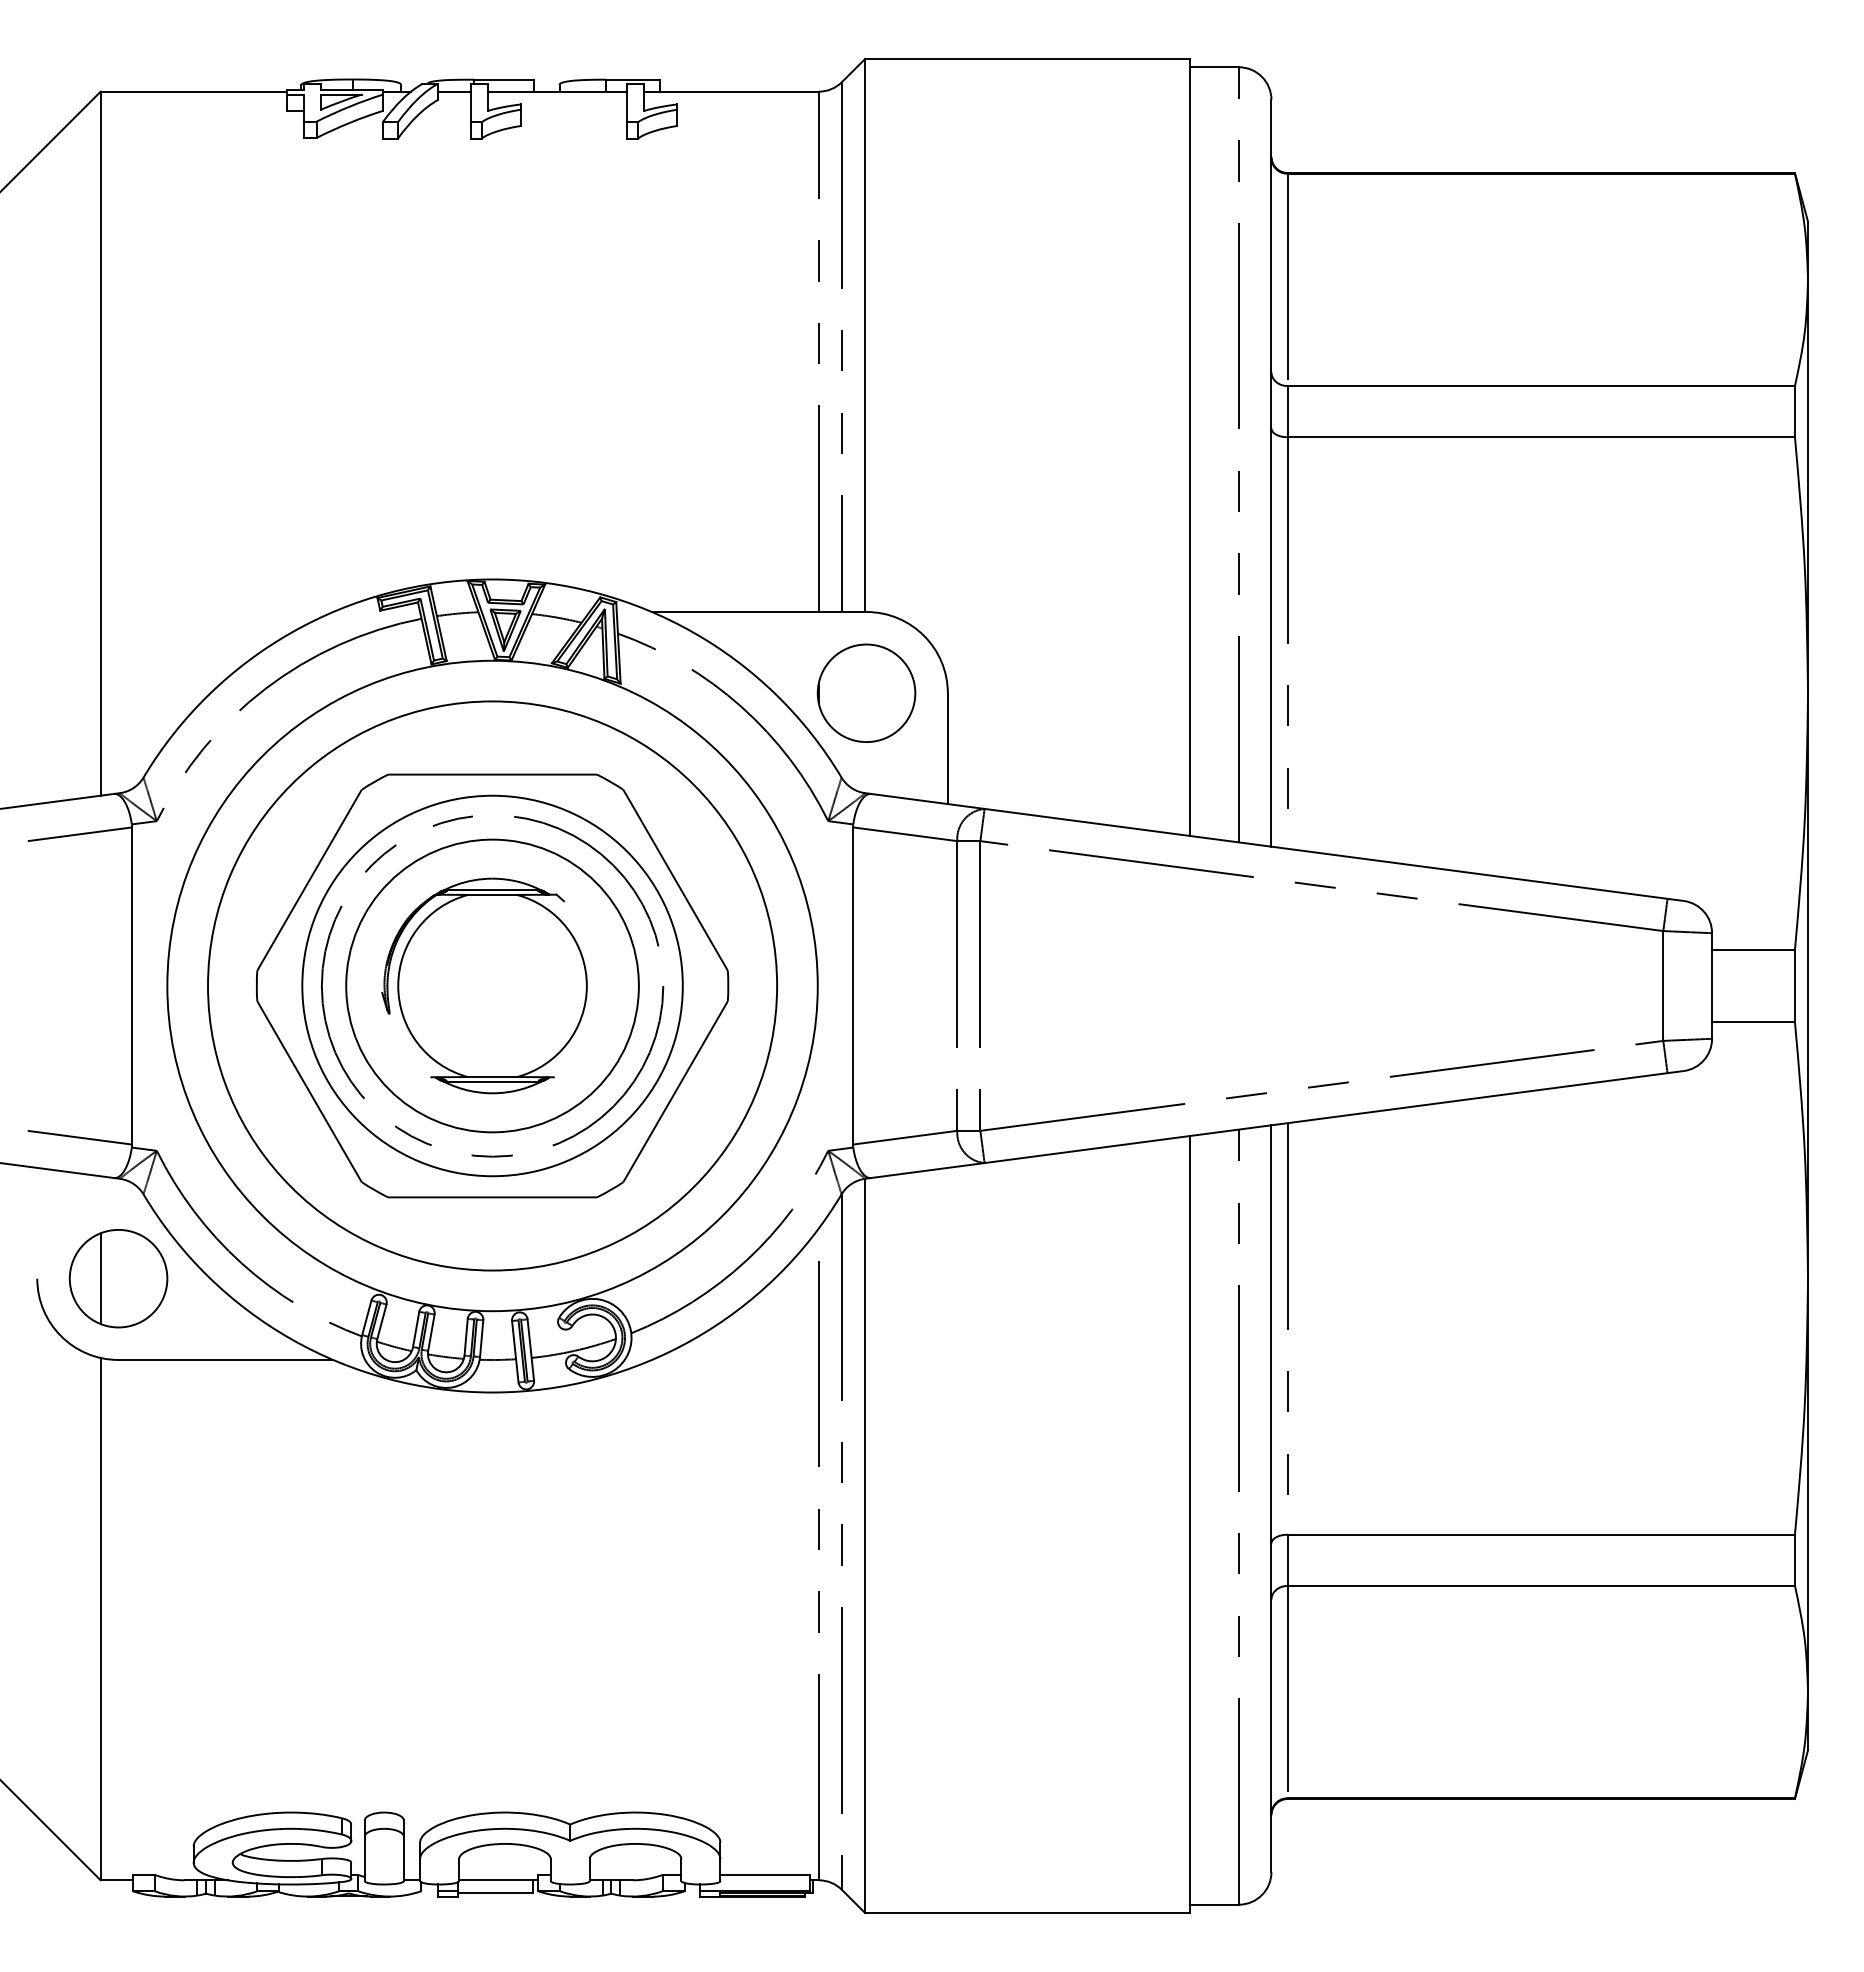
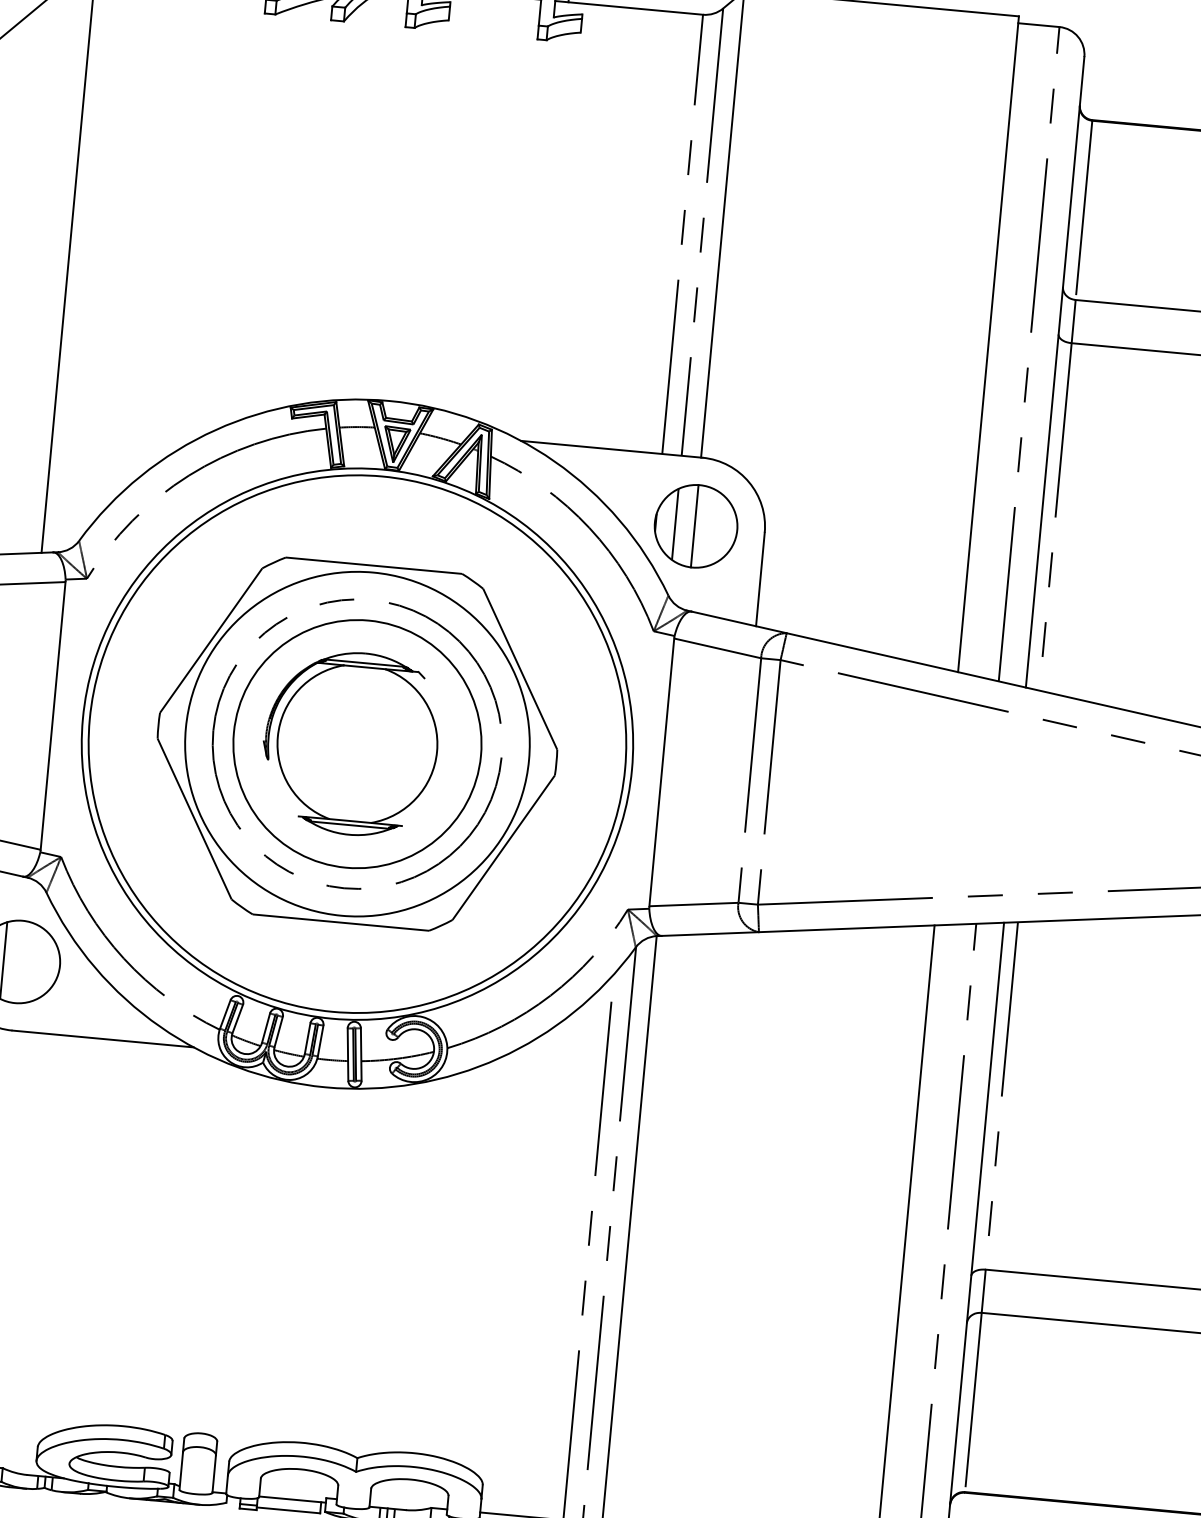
line: (841, 693) -> (674, 524), added
line: (864, 693) -> (694, 526), added
circle: (492, 985) -> (357, 743), size x0.71
circle: (492, 985) -> (357, 743), size x1.67

